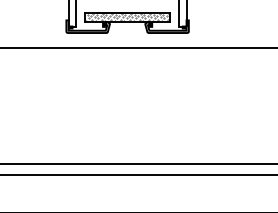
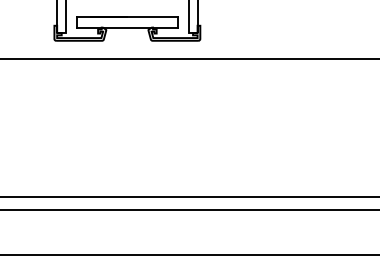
hatch: (127, 16) -> (127, 21), removed

